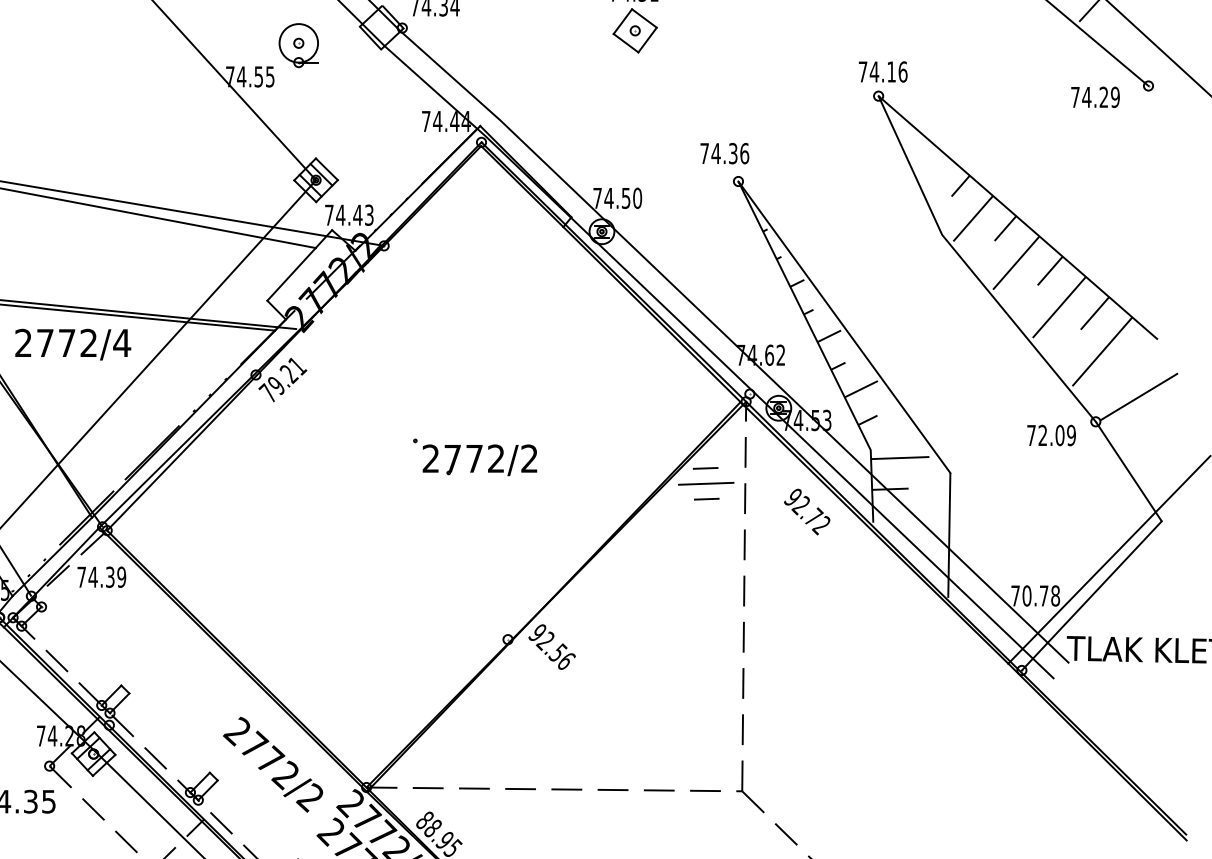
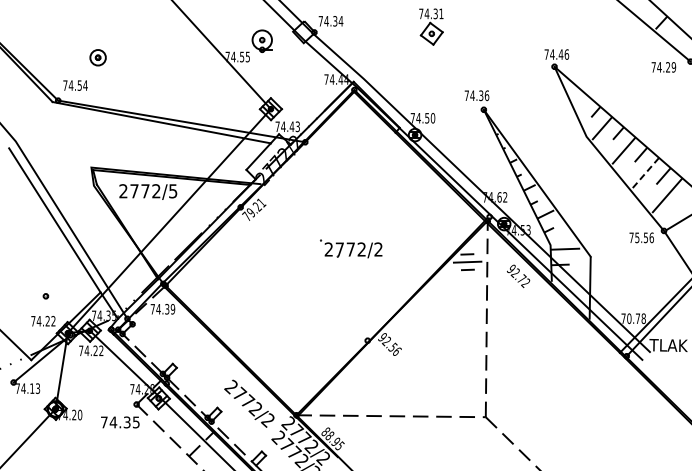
text: (890, 71) -> (560, 54), 74.16 -> 74.46
line: (1059, 307) -> (645, 173), solid -> dashed
text: (120, 343) -> (172, 191), 2772/4 -> 2772/5
text: (1057, 434) -> (644, 237), 72.09 -> 75.56

